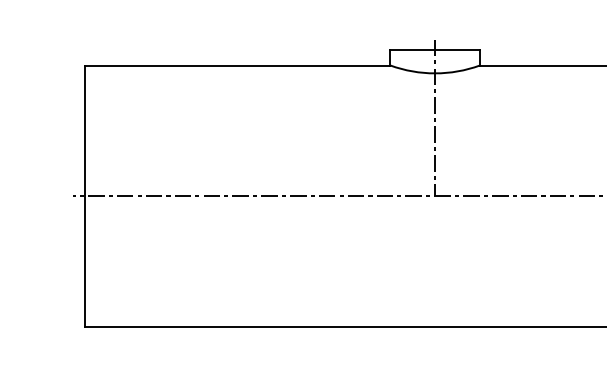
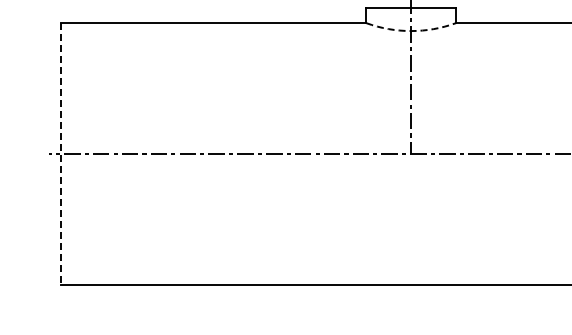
arc: (435, 73) -> (411, 31), solid -> dashed
line: (84, 196) -> (60, 154), solid -> dashed

